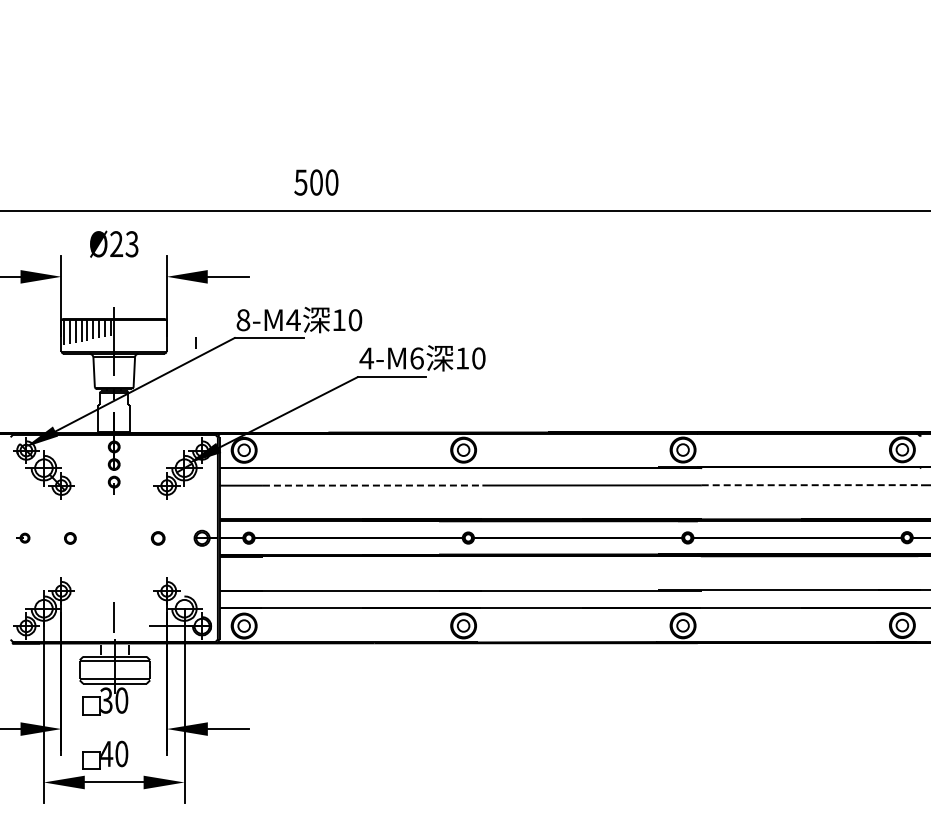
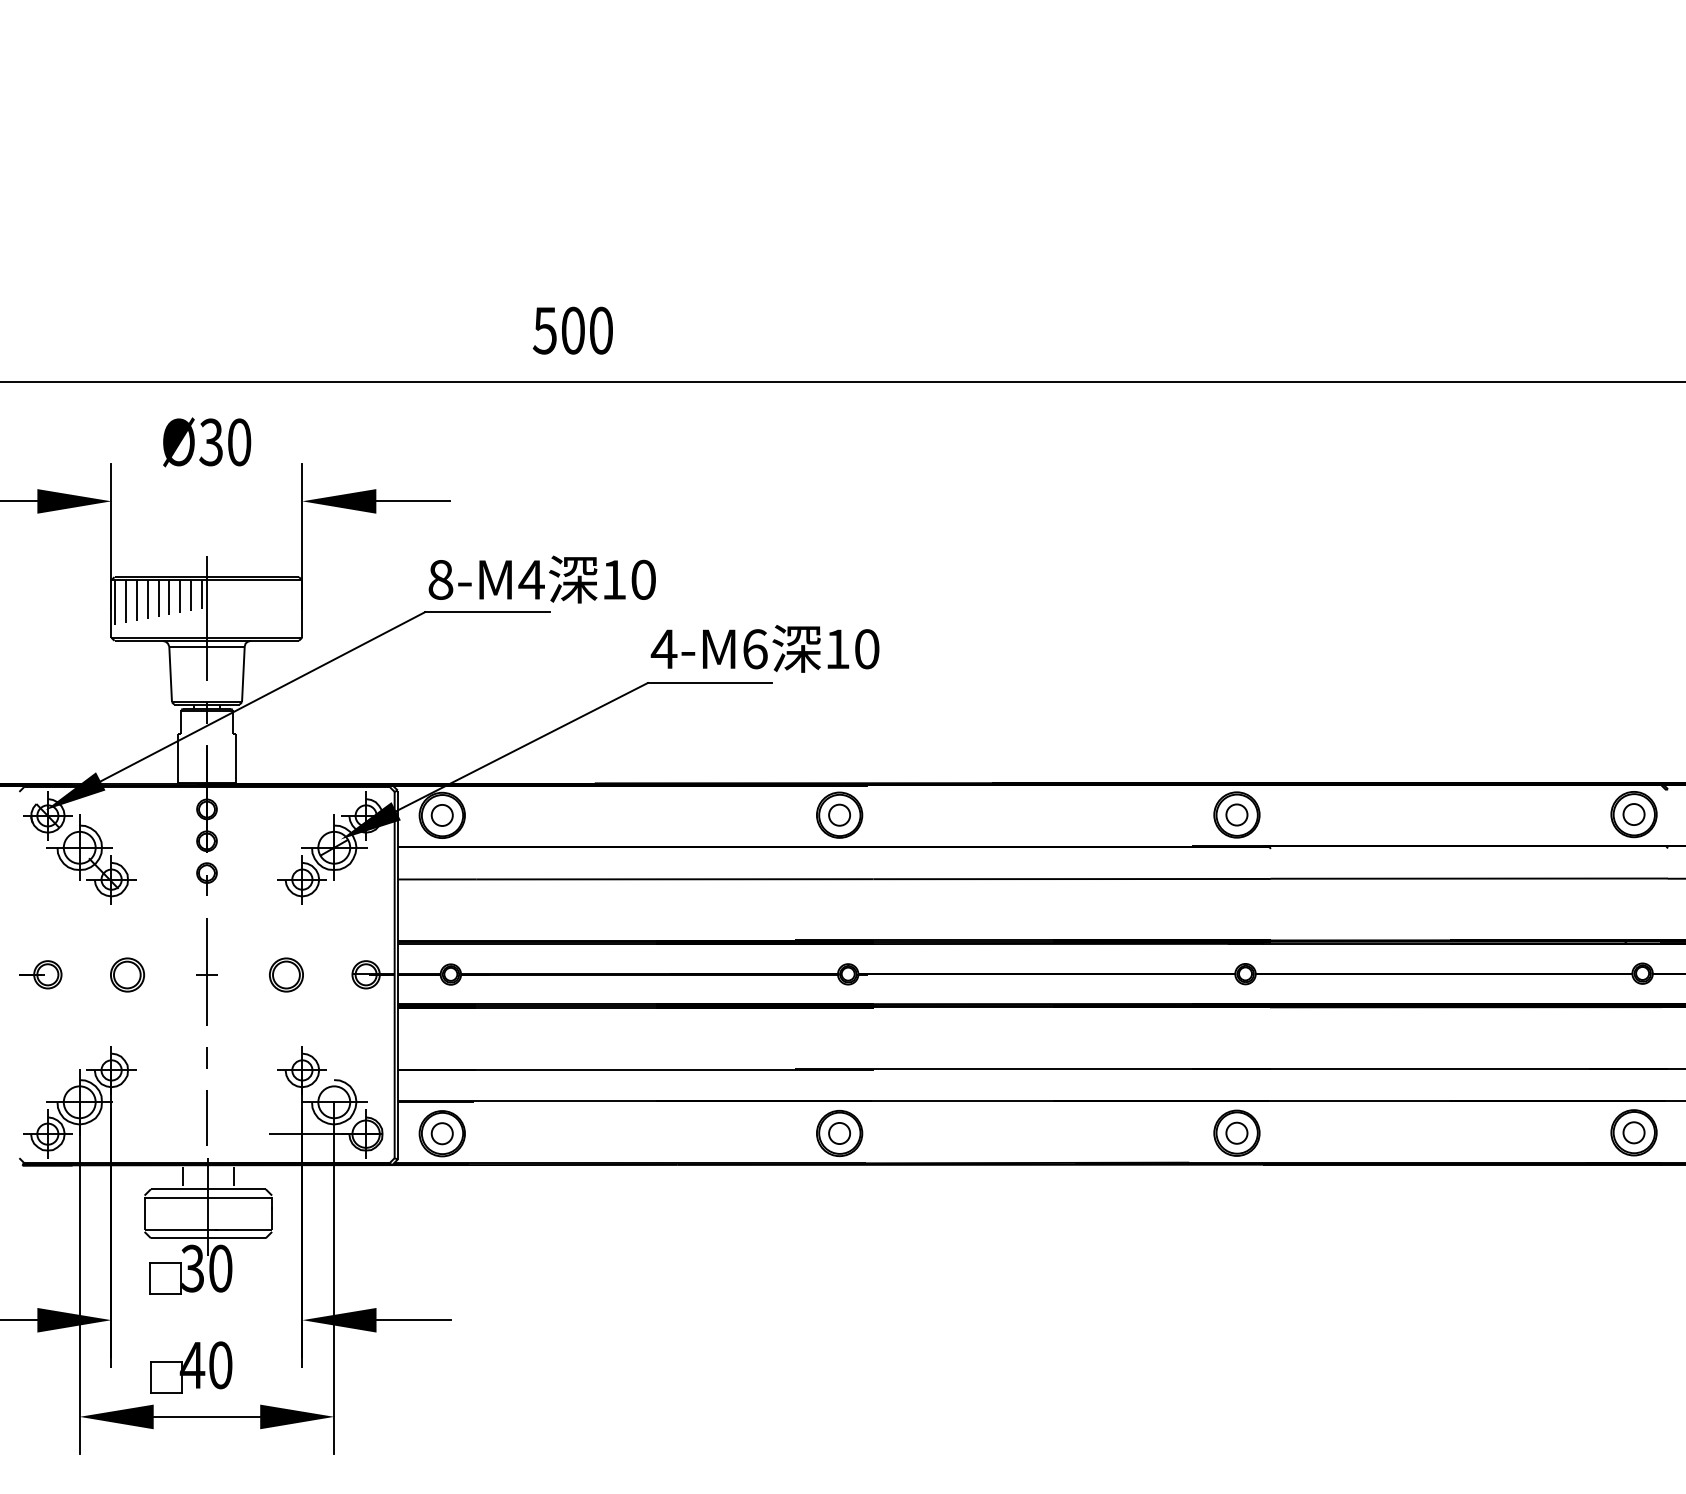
text: (124, 244) -> (225, 442), Ø23 -> Ø30
line: (195, 342) -> (205, 1056), moved
line: (372, 485) -> (674, 879), dashed -> solid
line: (811, 485) -> (1469, 879), dashed -> solid
part: (113, 536) -> (205, 971), added
part: (22, 537) -> (40, 973), size x1.67
part: (70, 538) -> (127, 975), size x1.67
part: (158, 538) -> (287, 975), size x1.43

